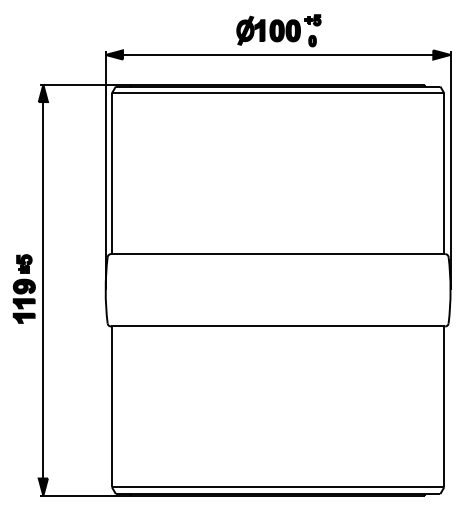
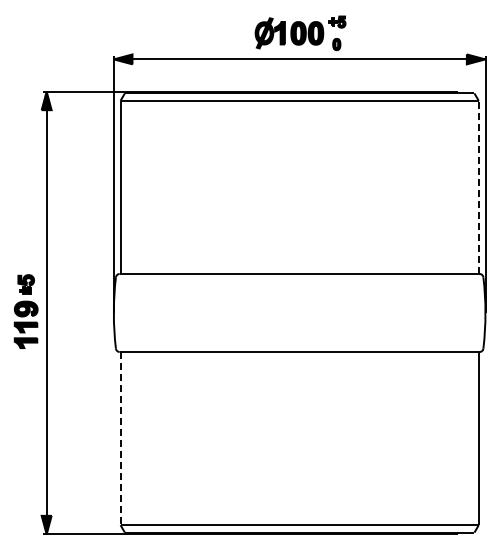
line: (444, 173) -> (478, 187), solid -> dashed
line: (111, 406) -> (120, 438), solid -> dashed

